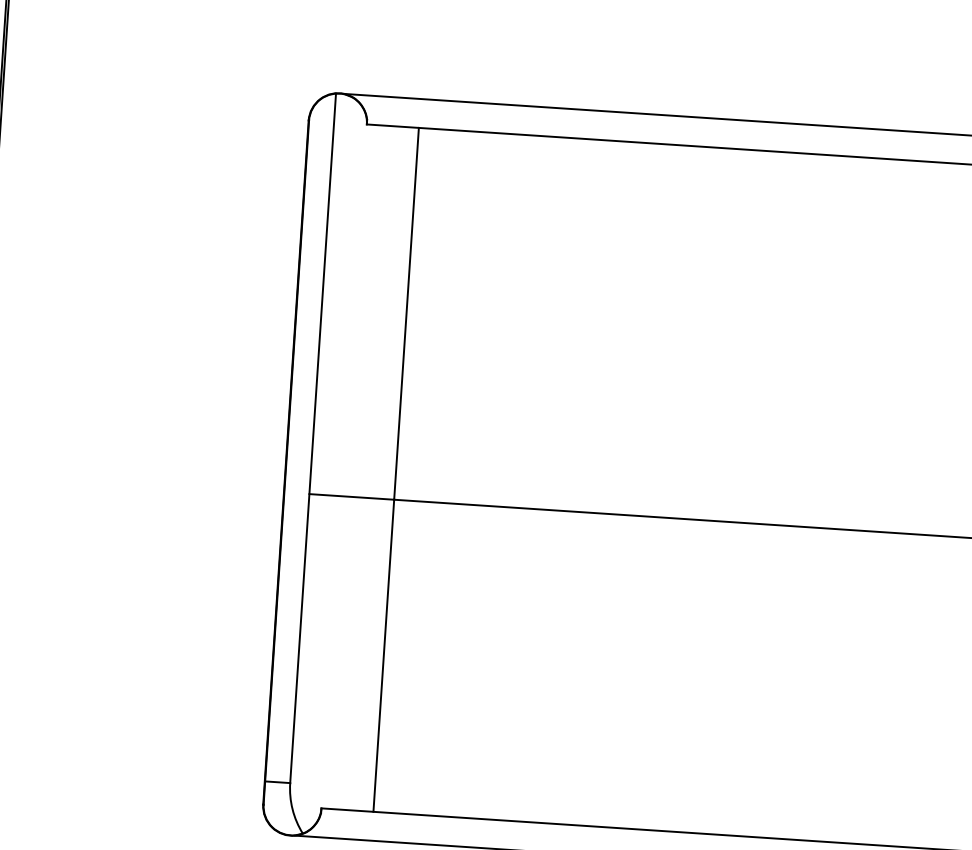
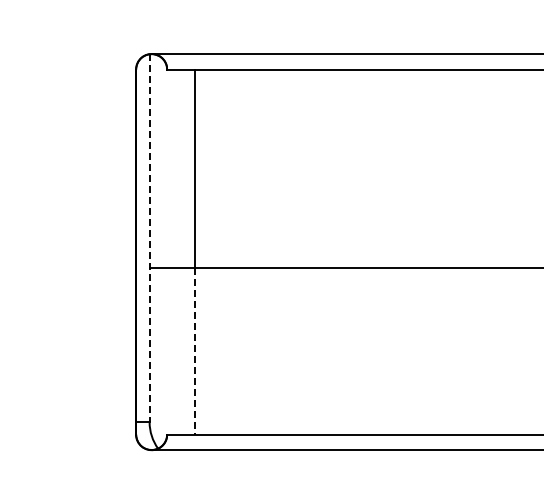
line: (312, 438) -> (149, 238), solid -> dashed
line: (383, 656) -> (194, 351), solid -> dashed

